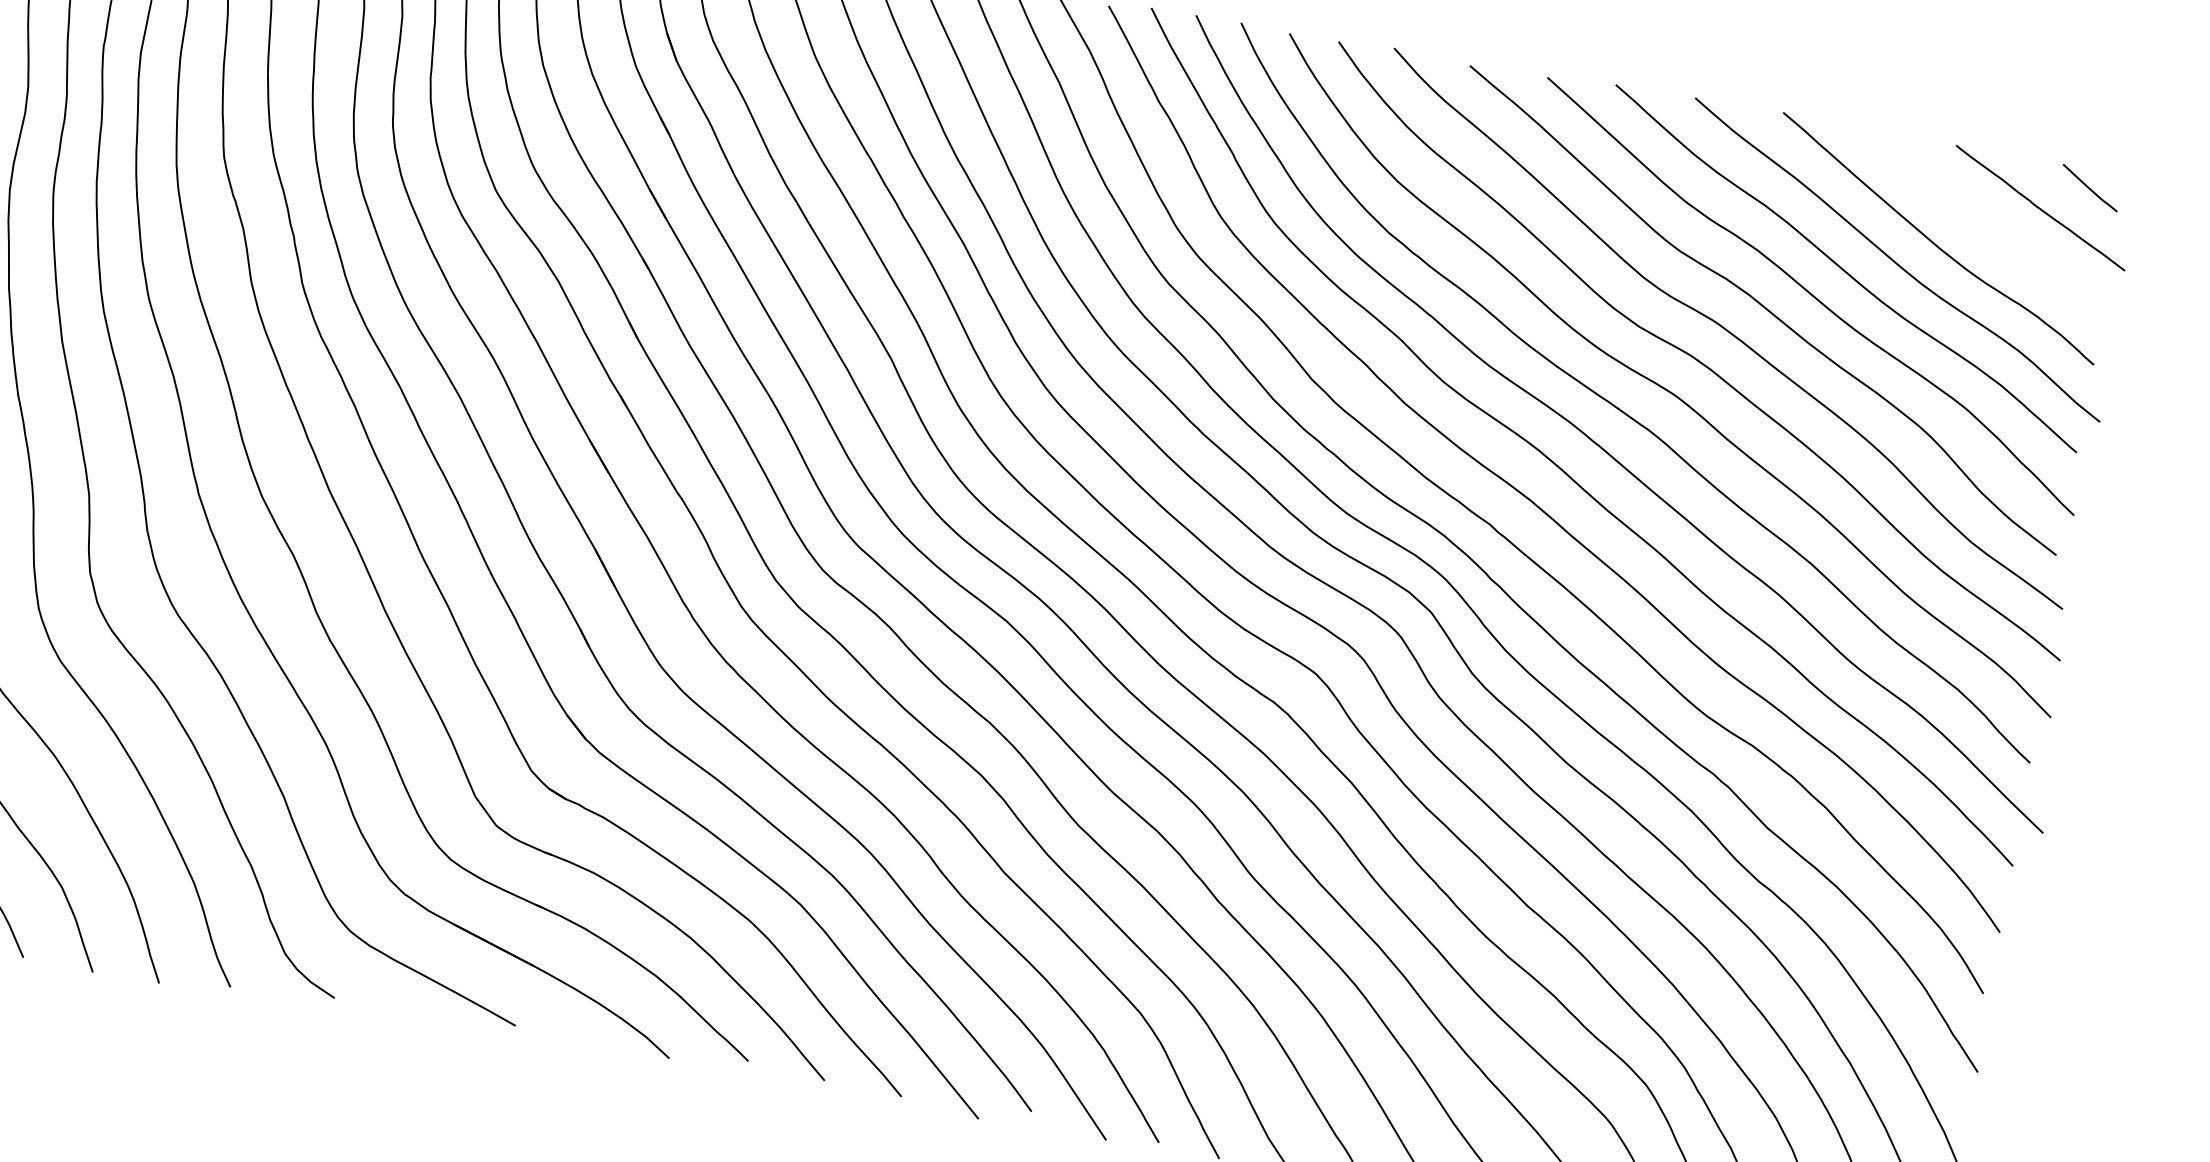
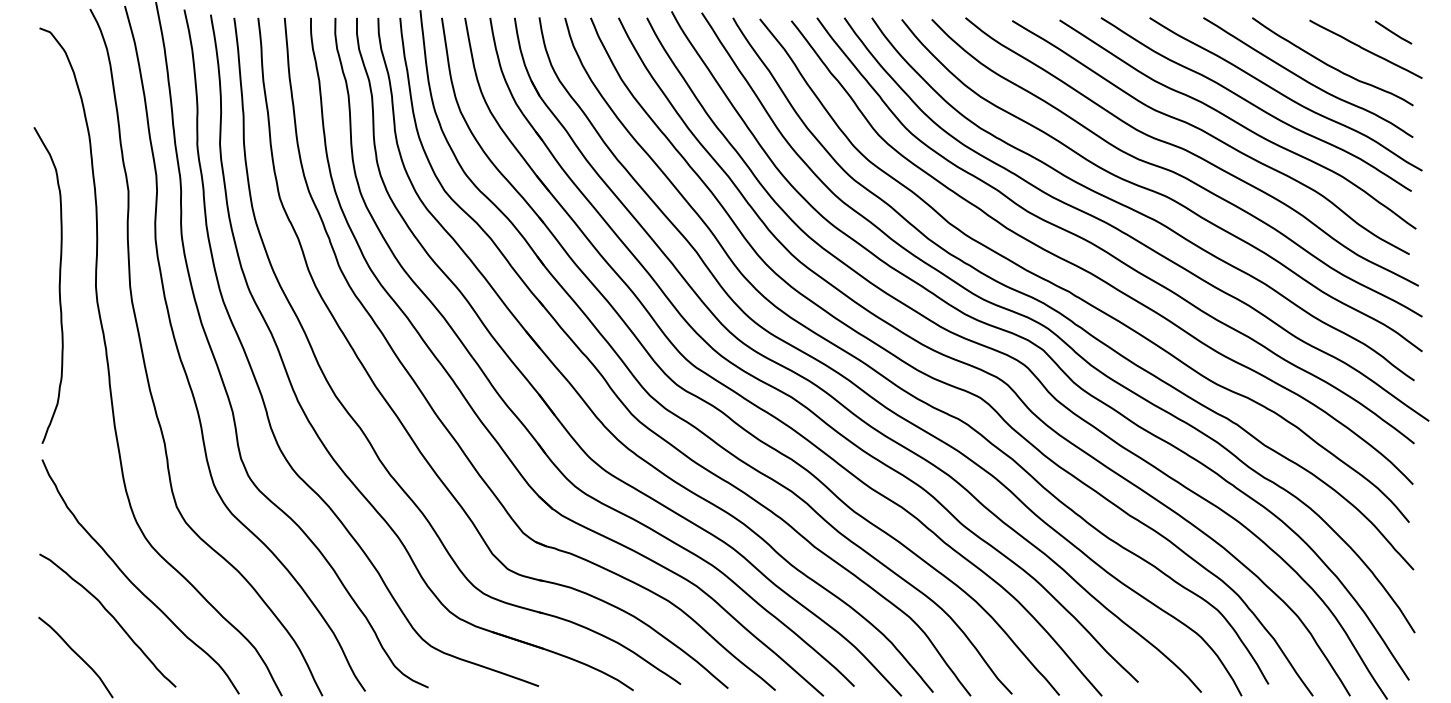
curve: (1979, 225) -> (1331, 65), added

